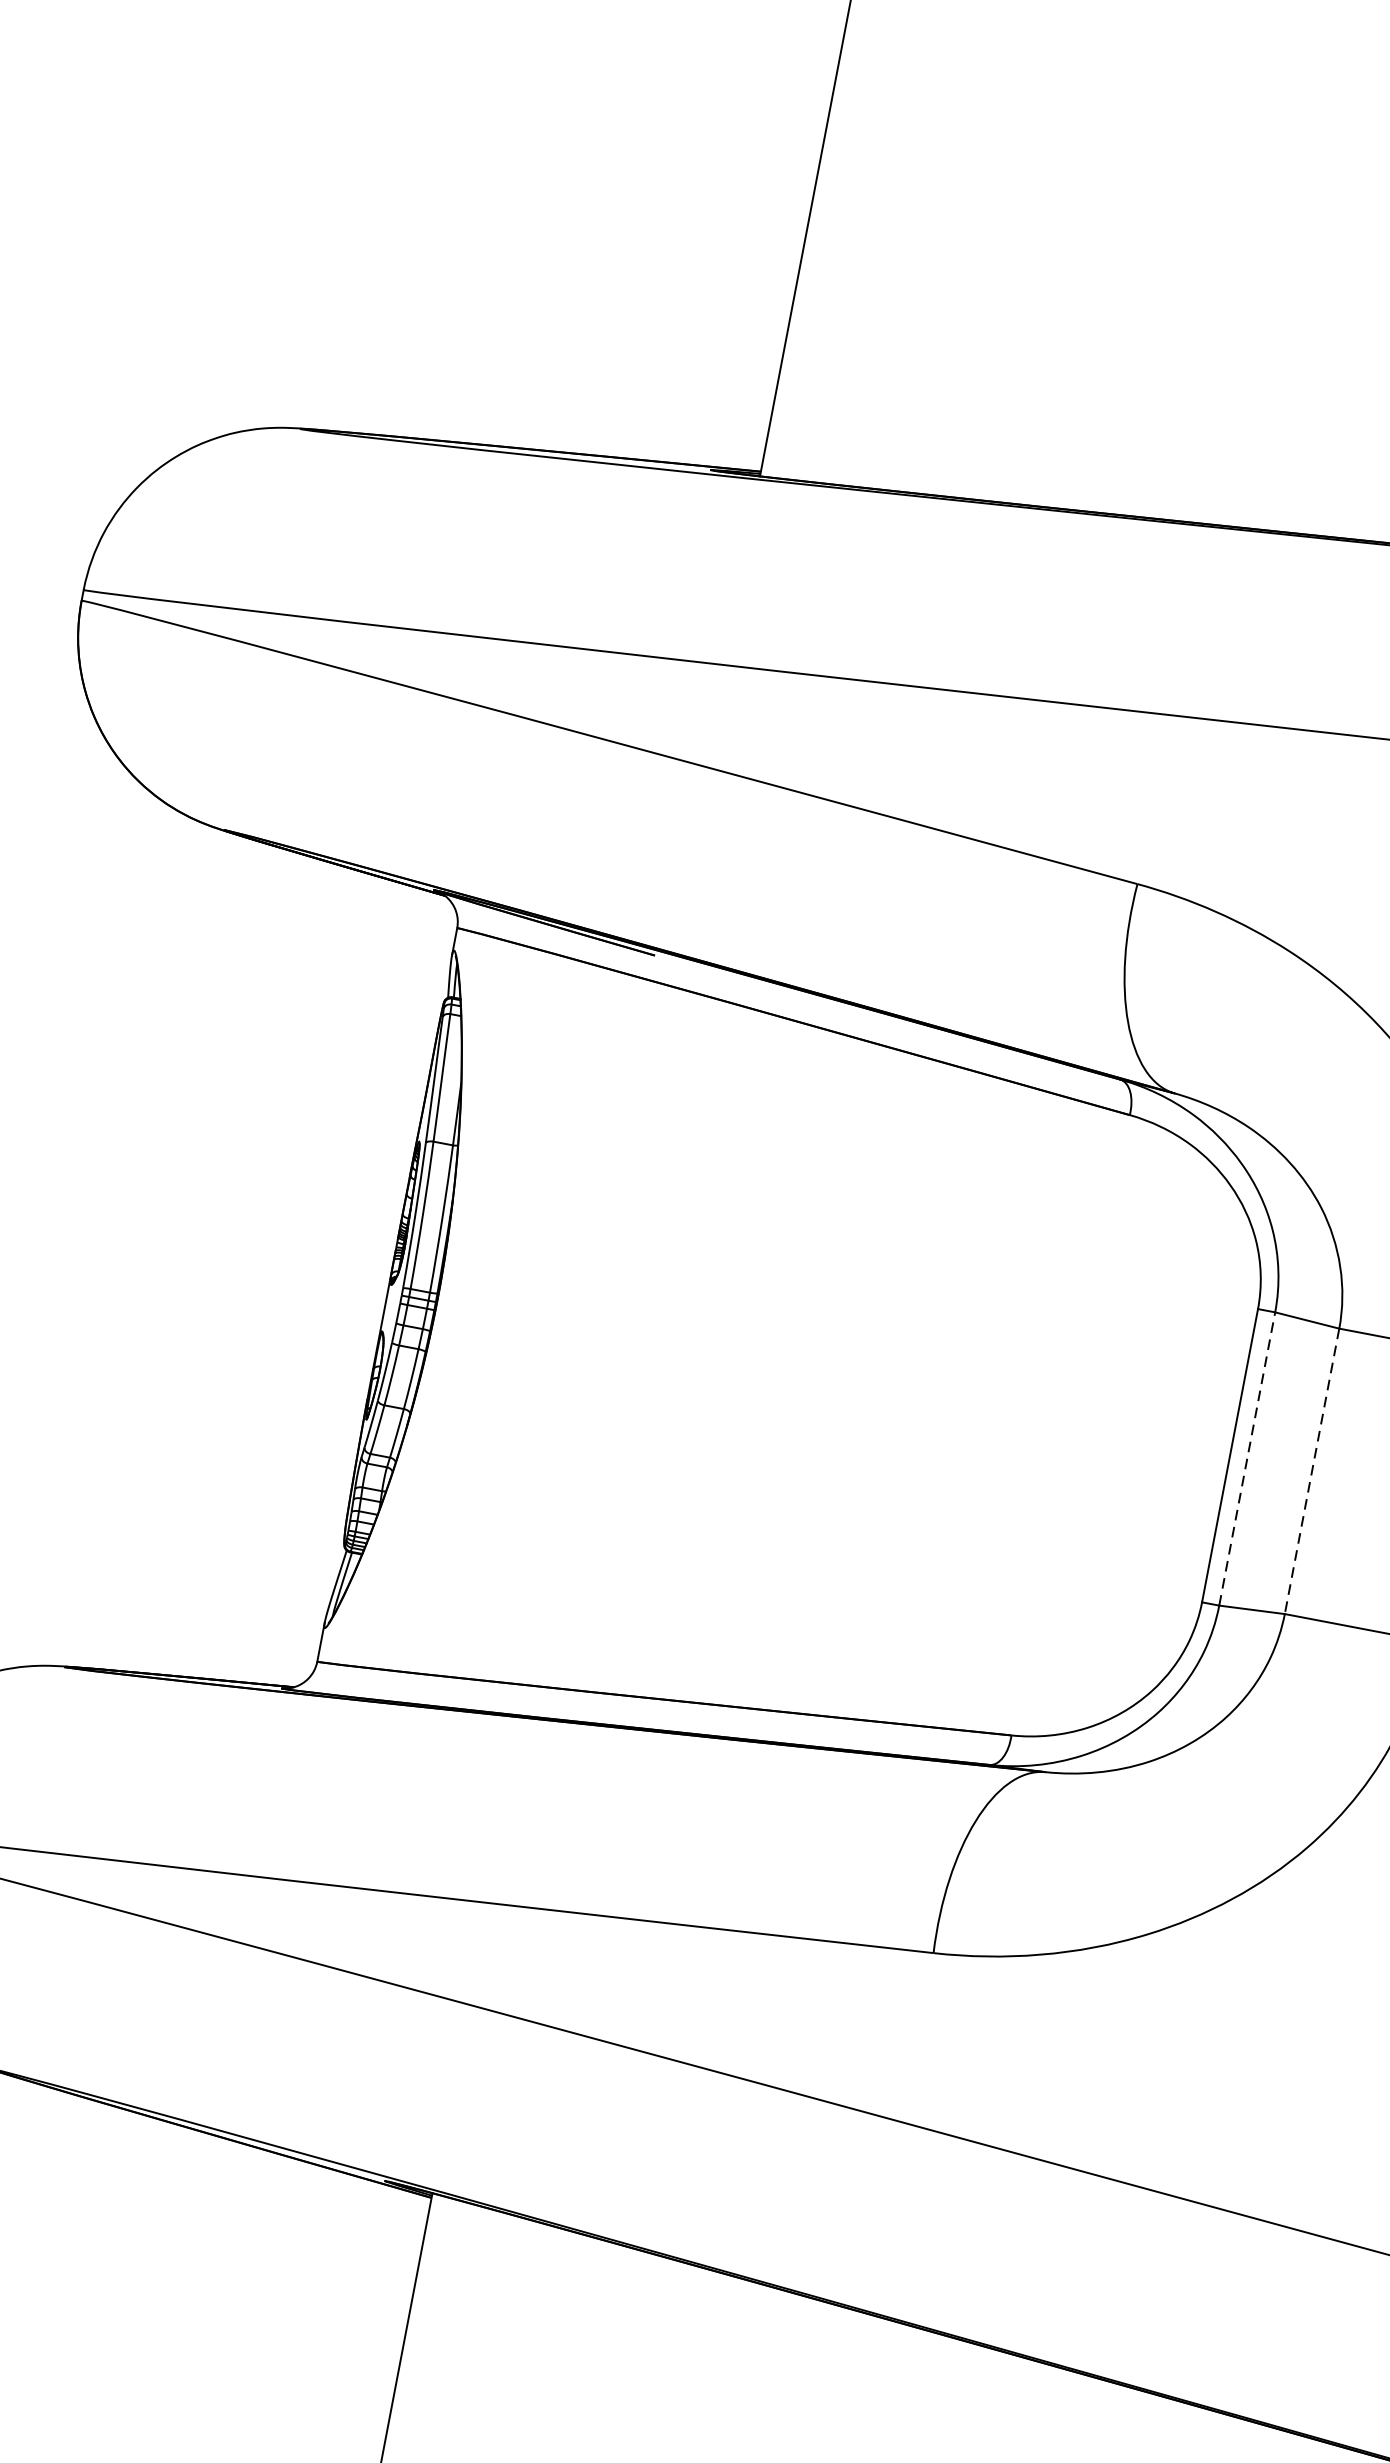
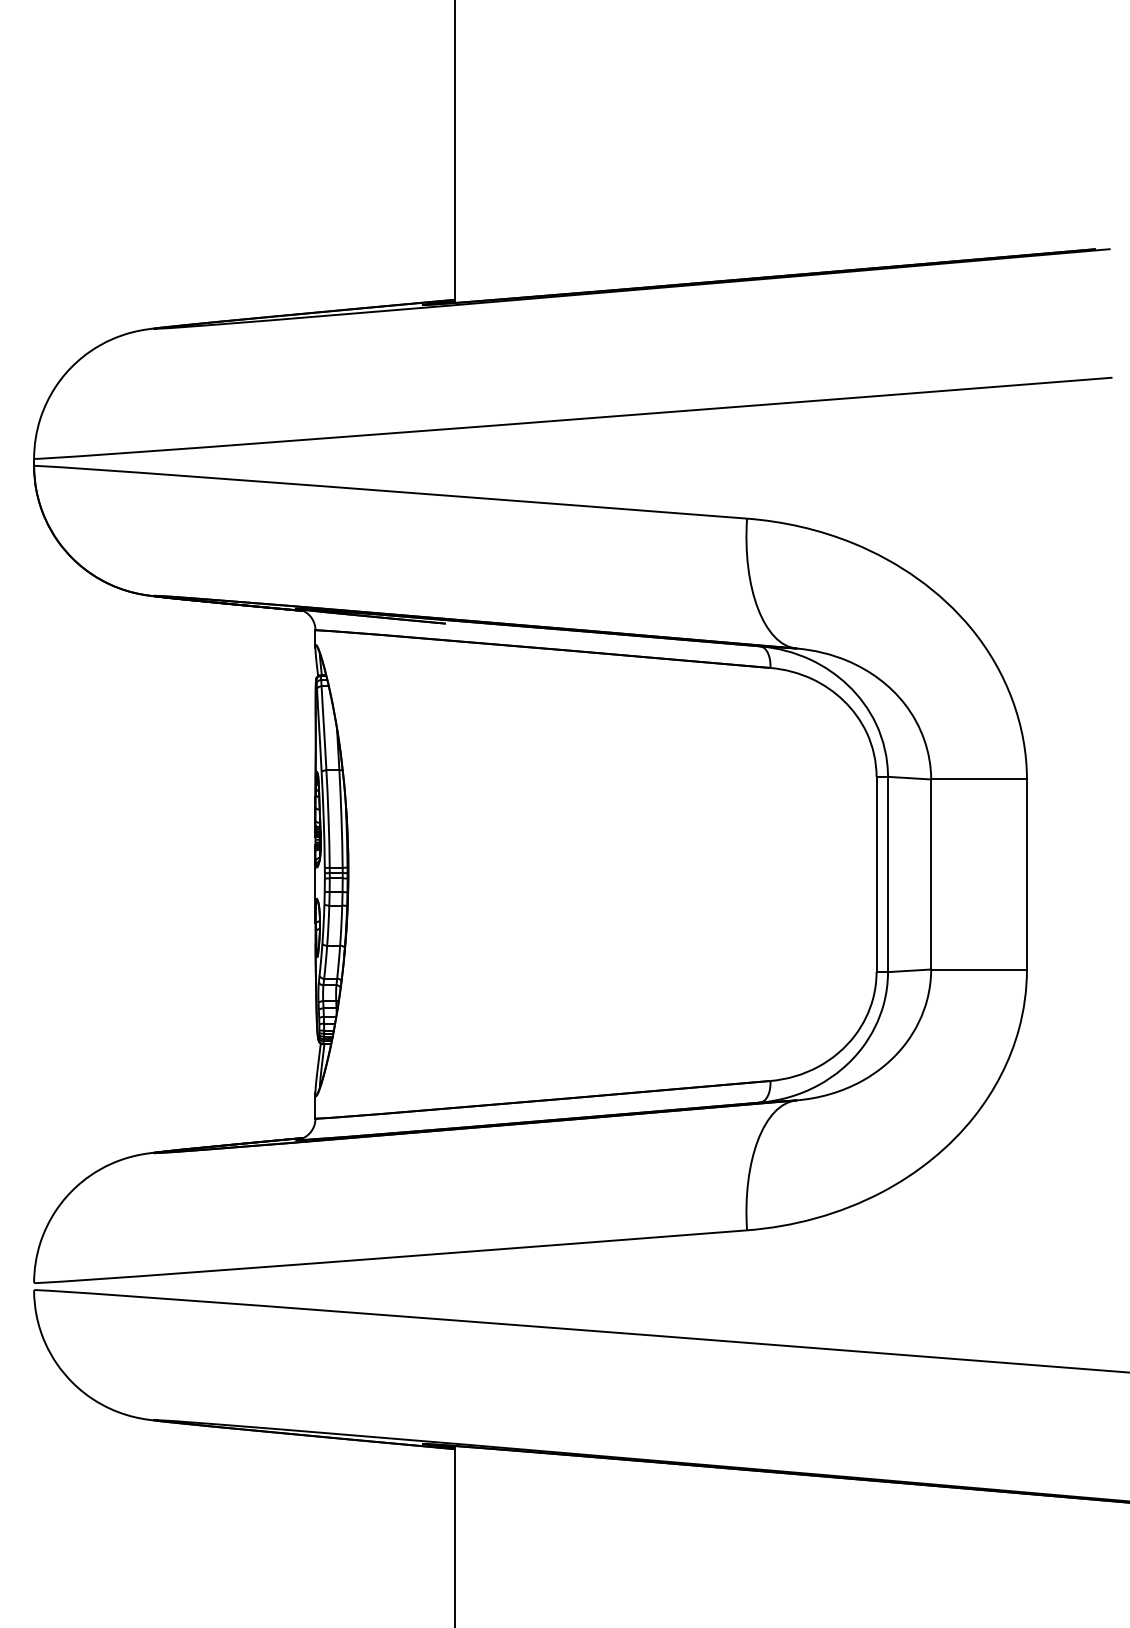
line: (1247, 1459) -> (888, 874), dashed -> solid
line: (1312, 1471) -> (931, 874), dashed -> solid

